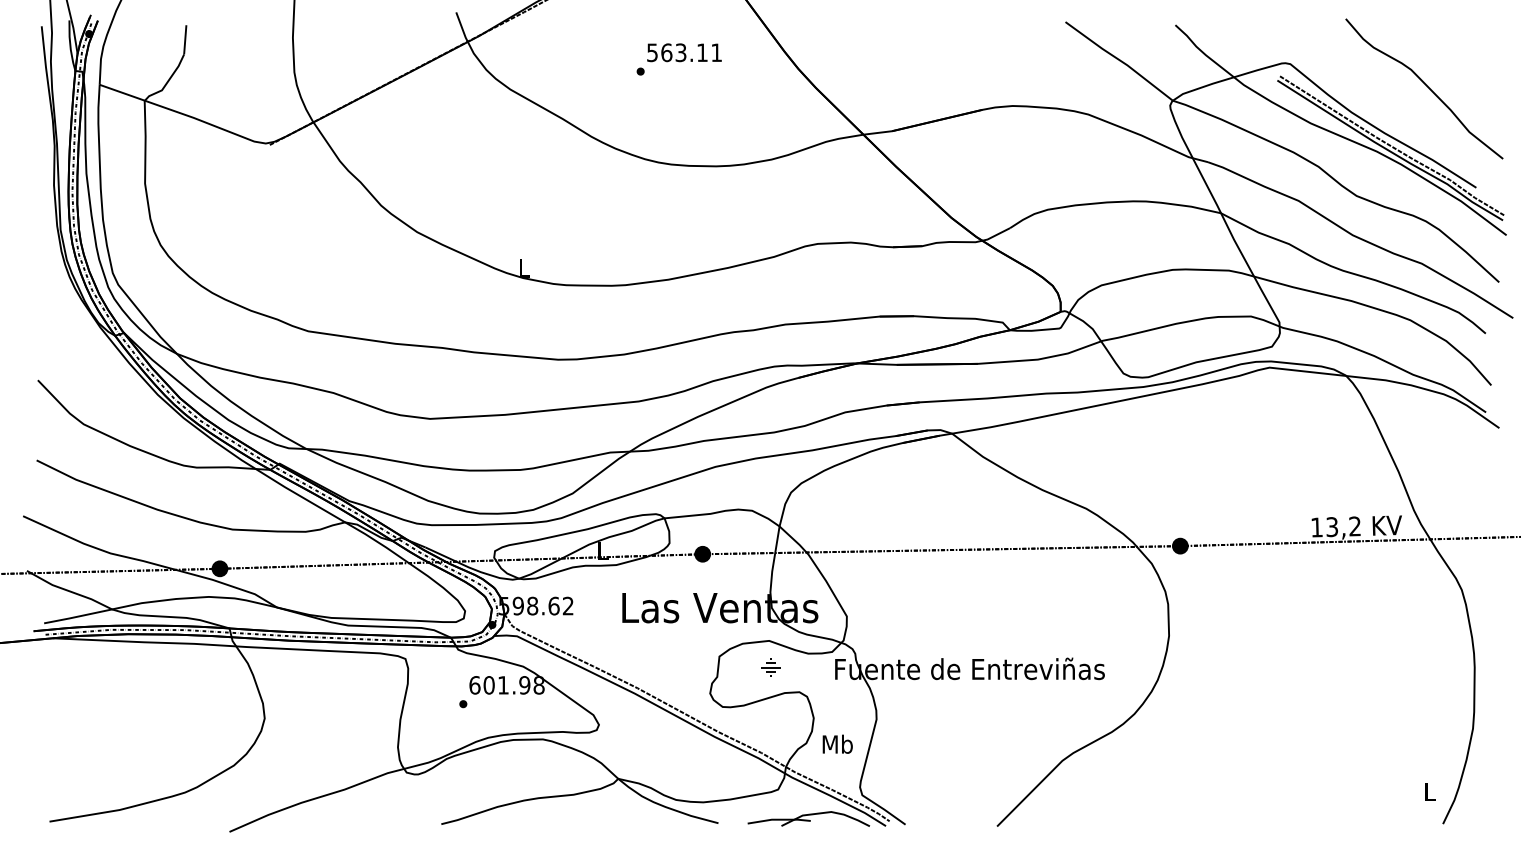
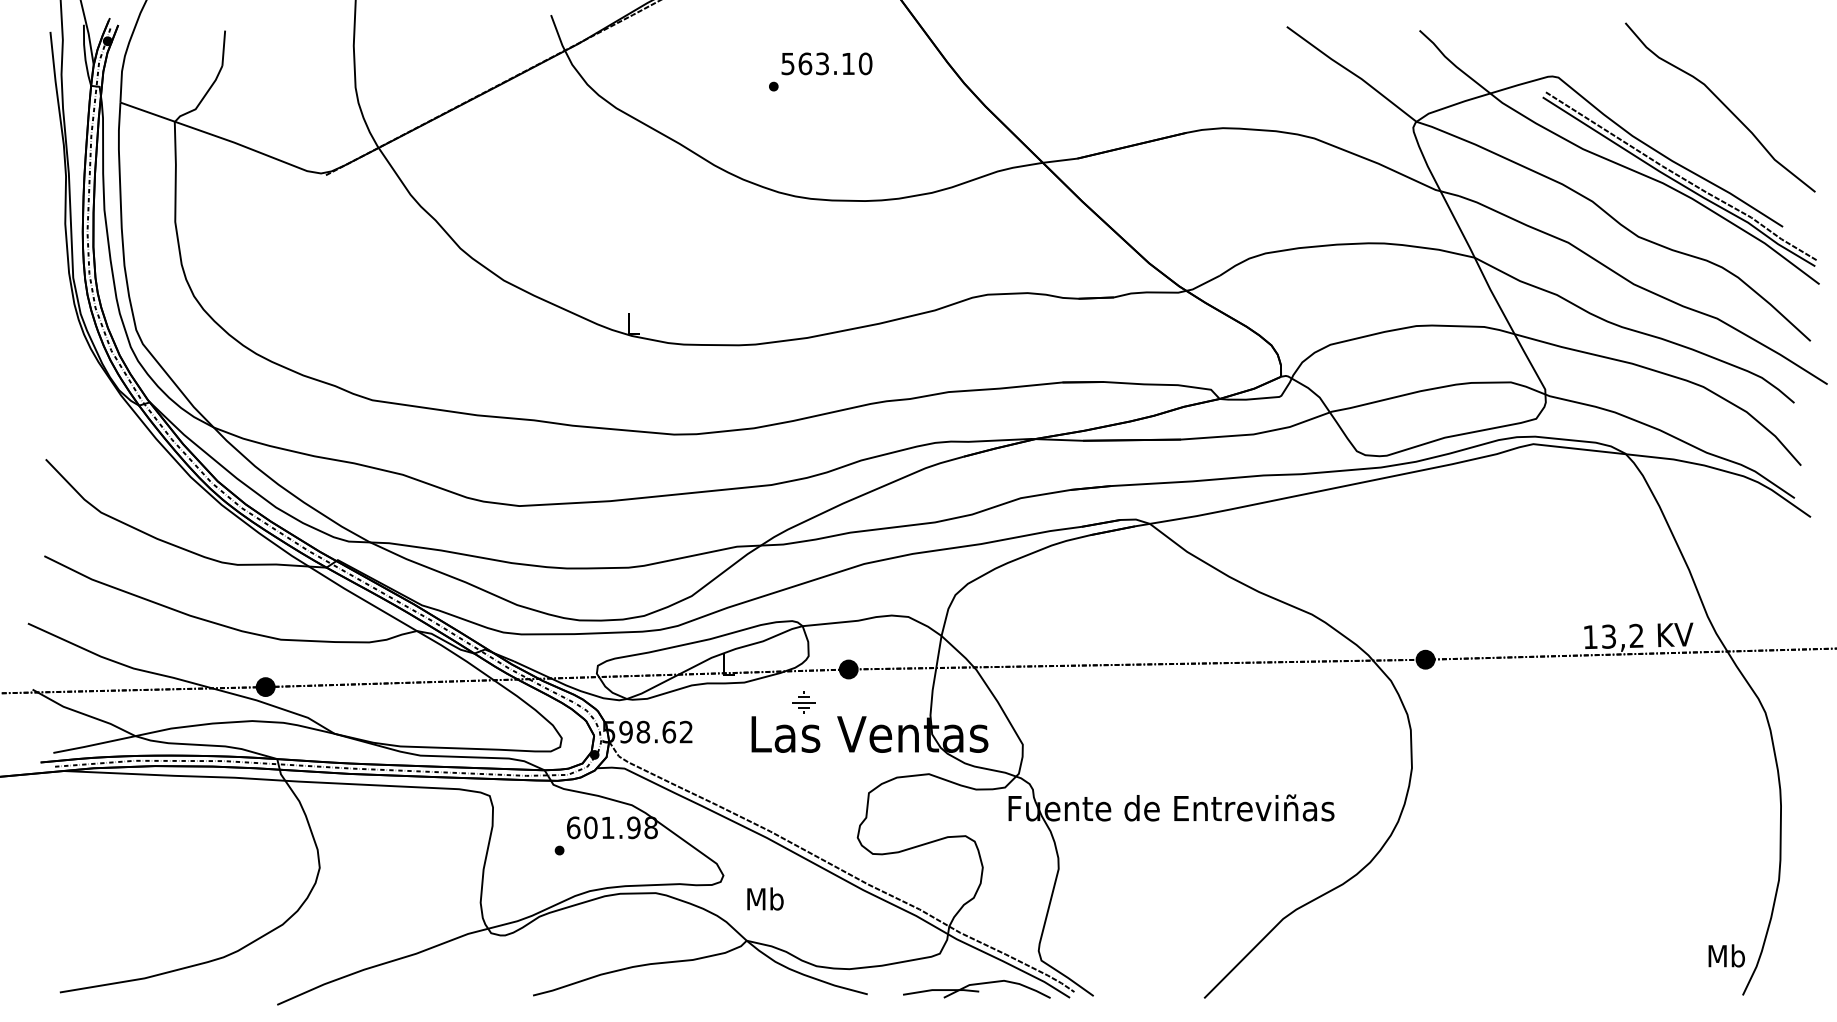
text: (716, 52) -> (865, 63), 563.11 -> 563.10
part: (770, 667) -> (803, 702), moved
text: (837, 743) -> (765, 898), moved
text: (1429, 790) -> (1726, 954), L -> Mb

